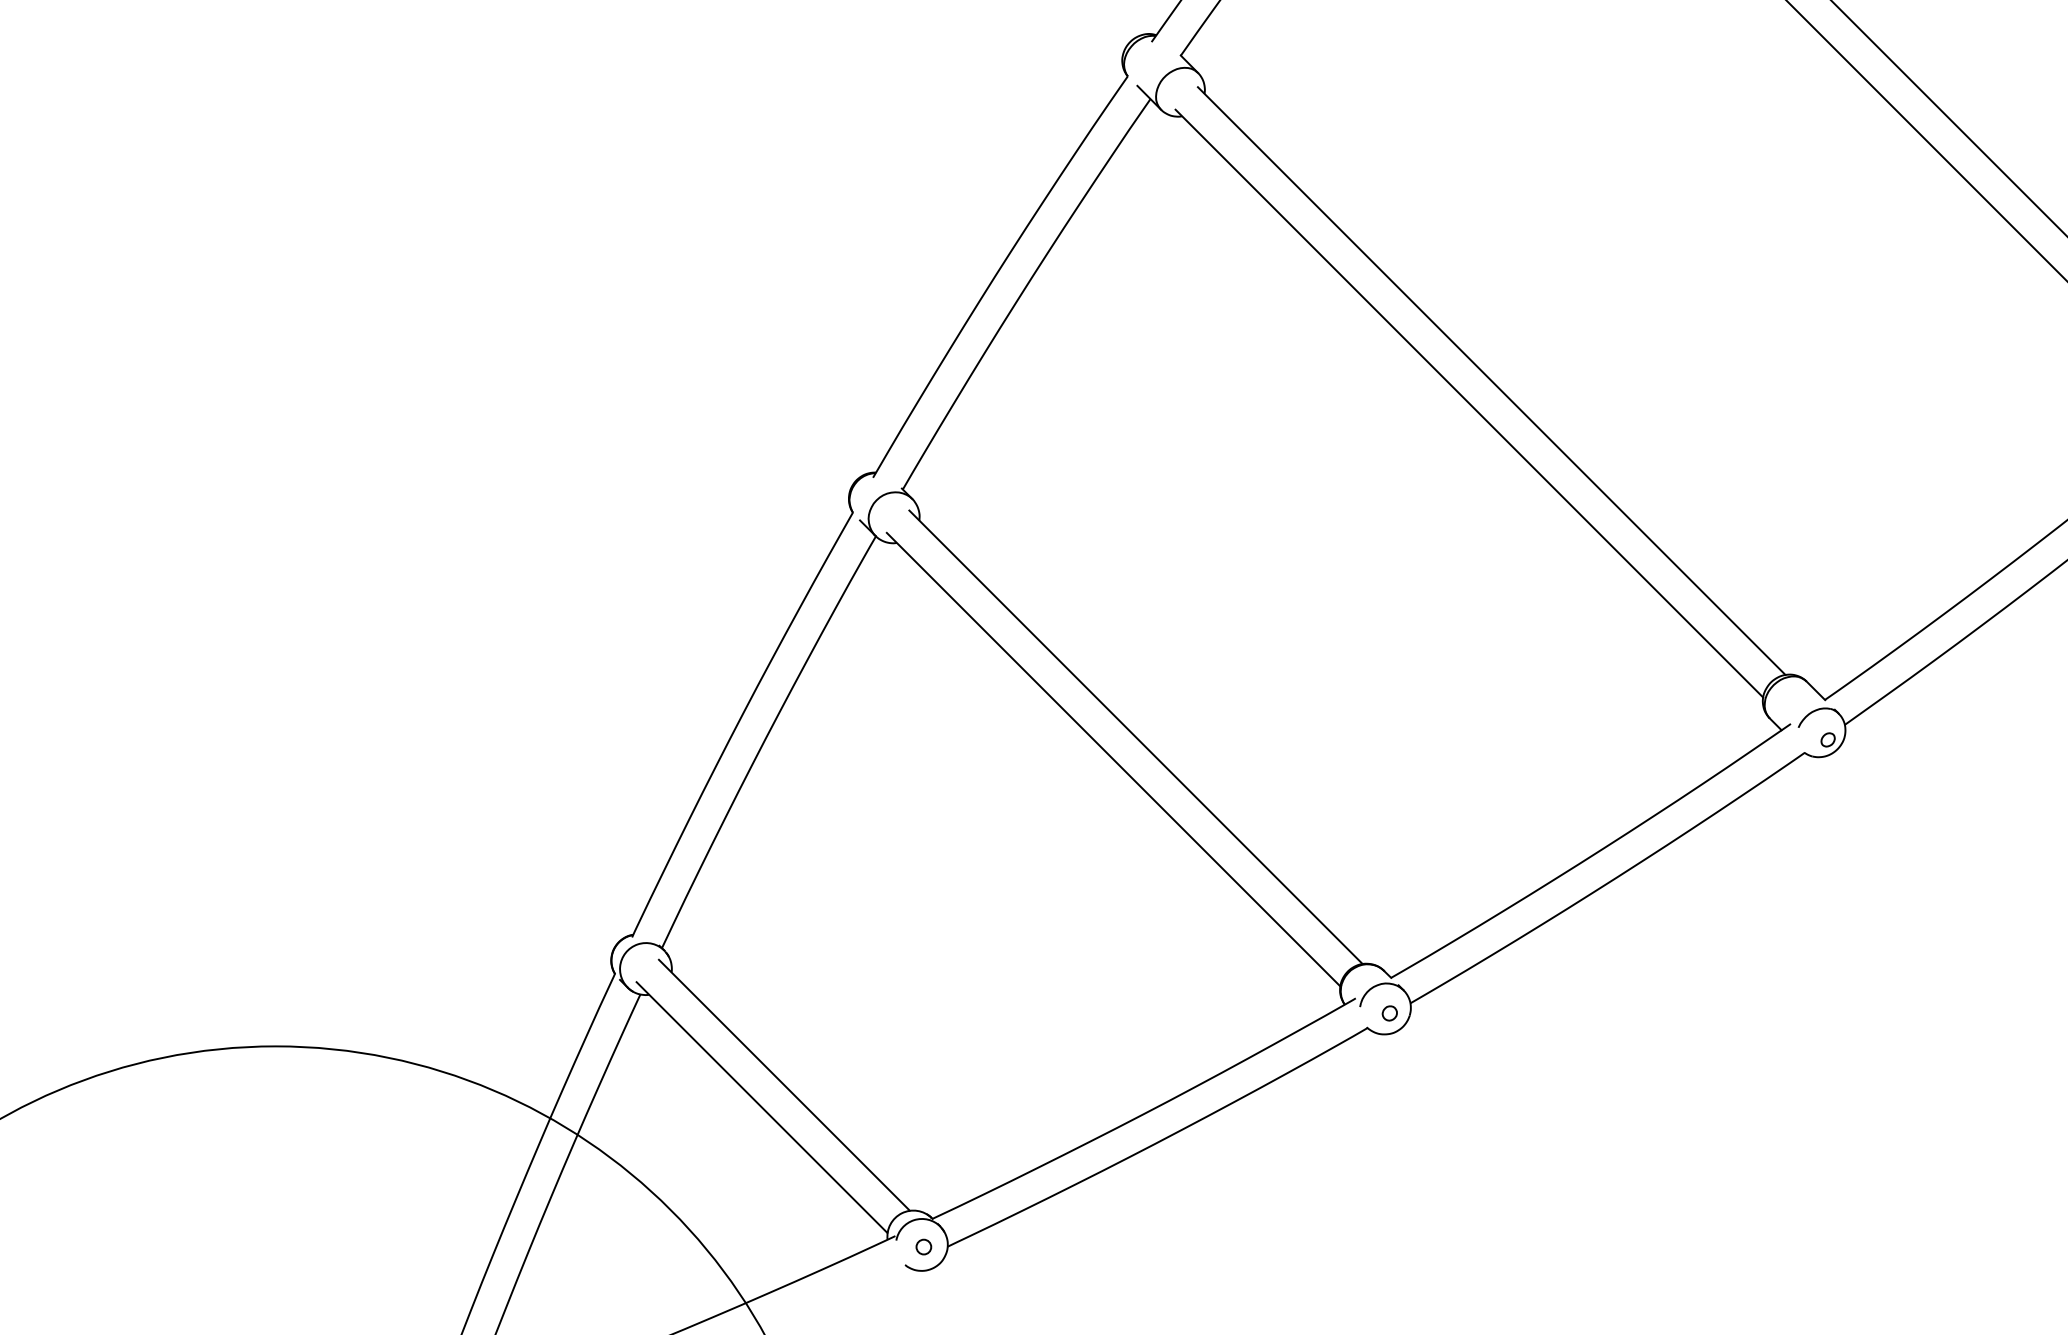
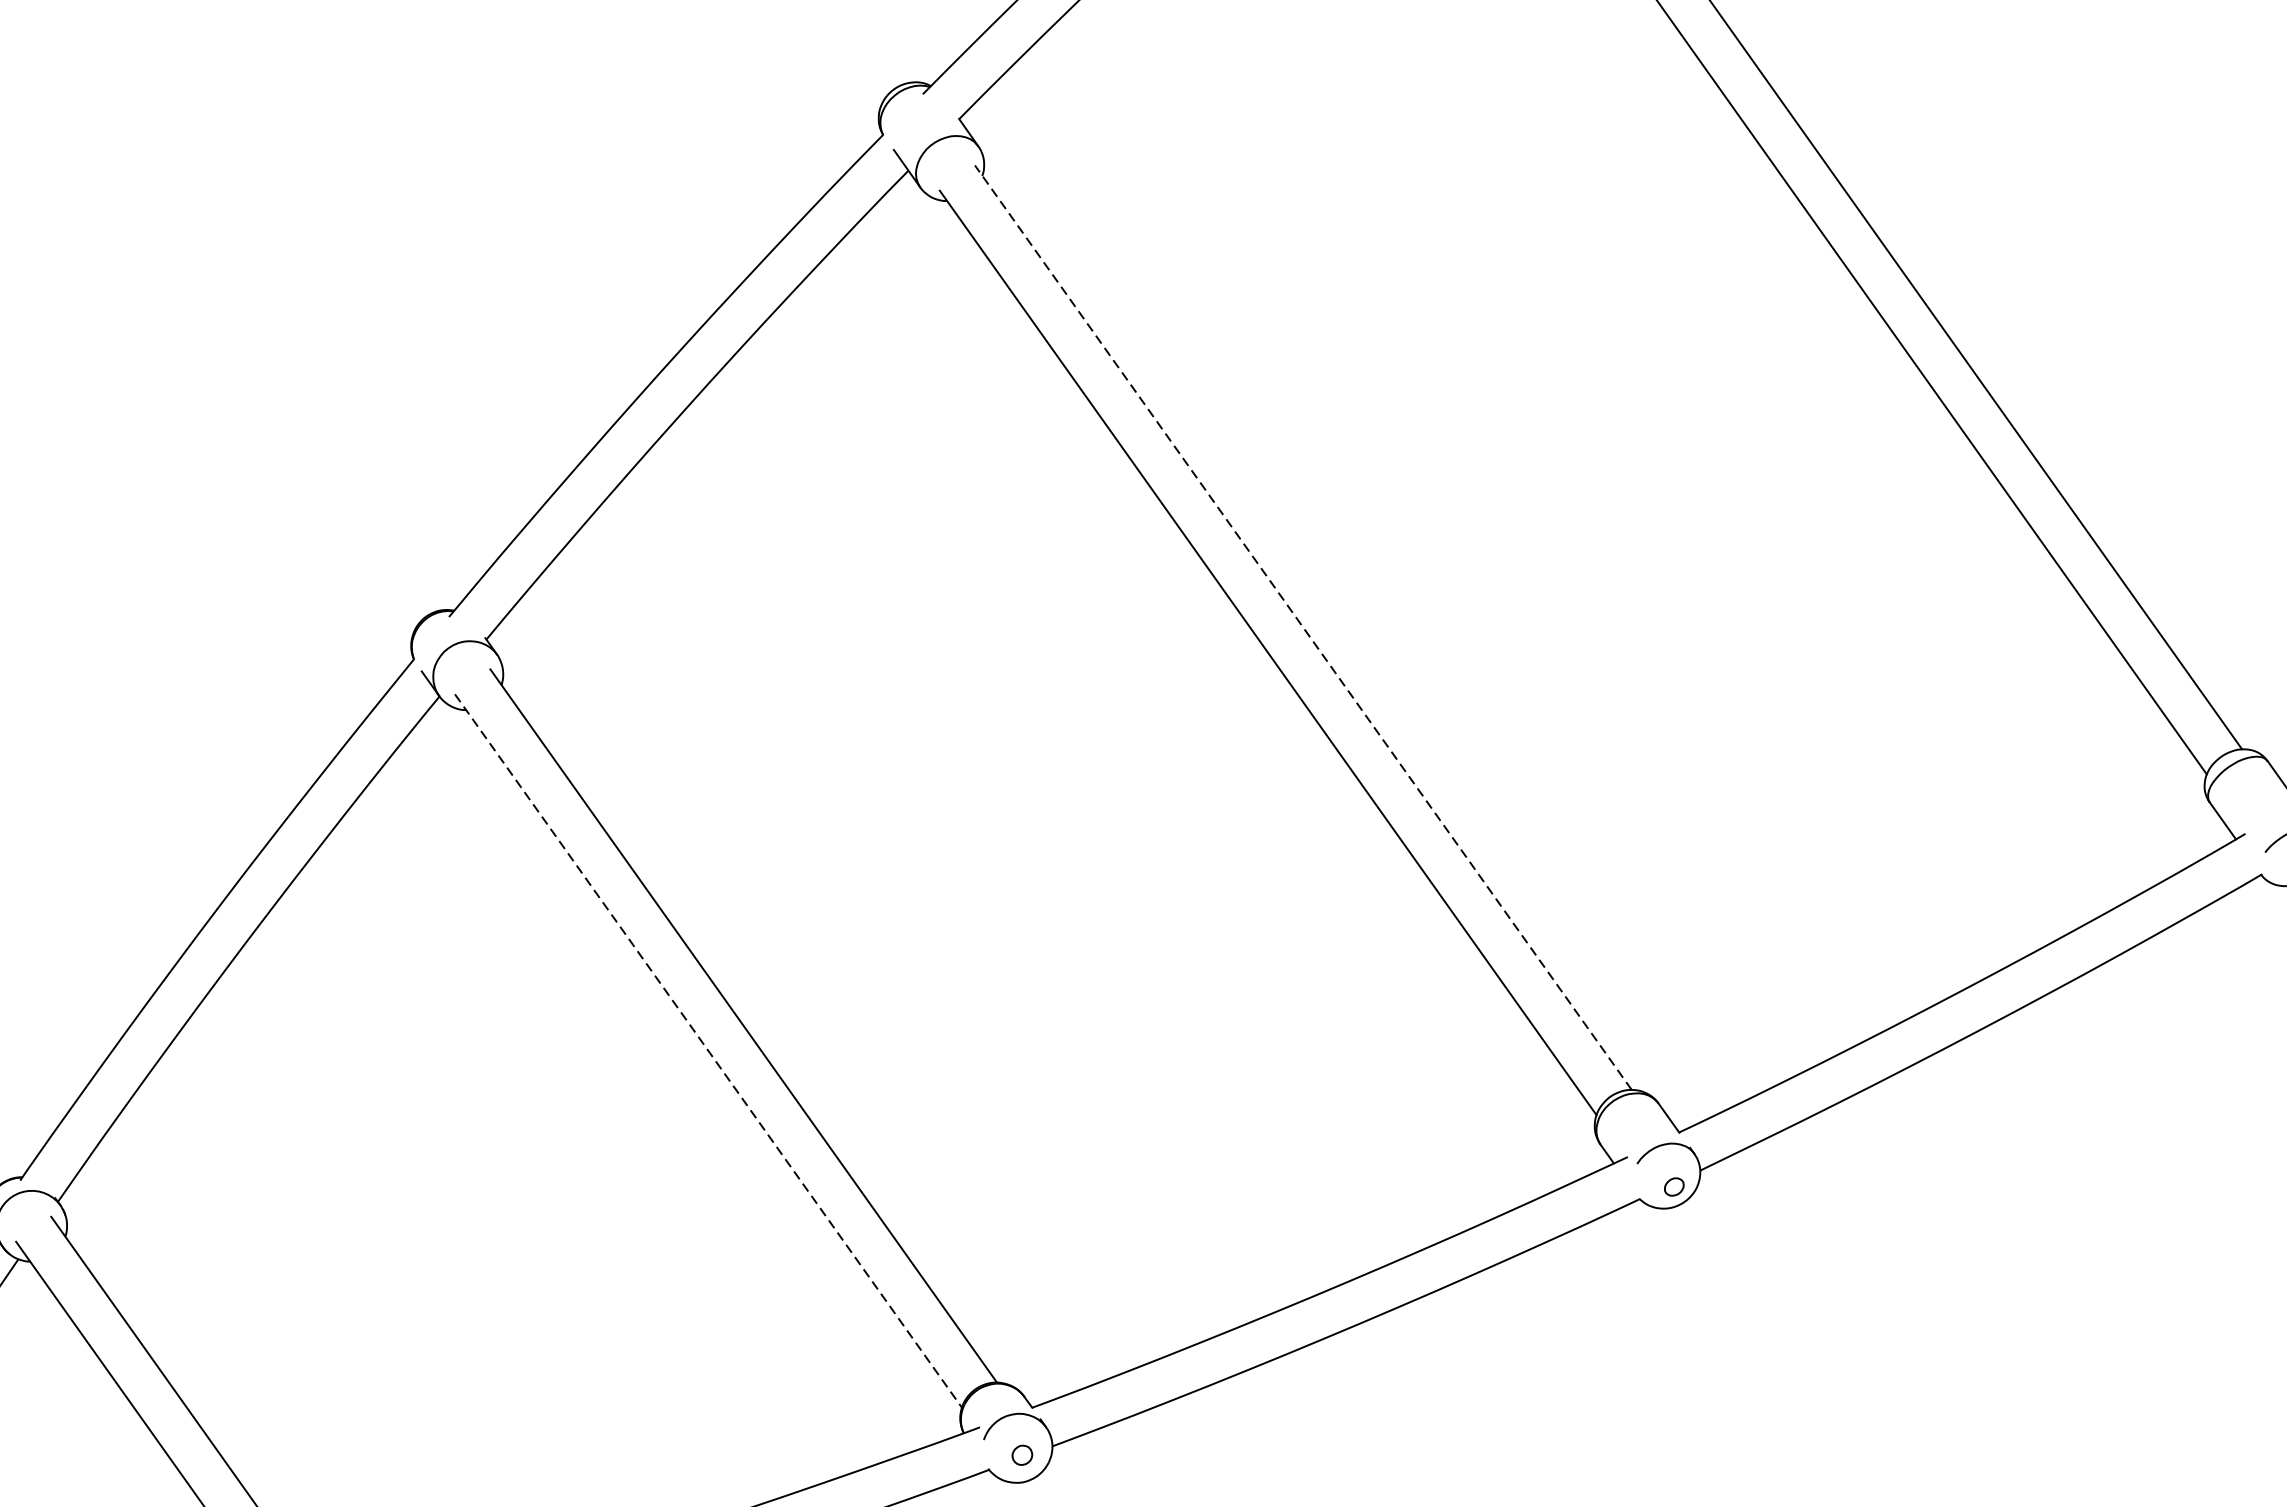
line: (1491, 381) -> (1302, 628), solid -> dashed
line: (1113, 759) -> (708, 1050), solid -> dashed

